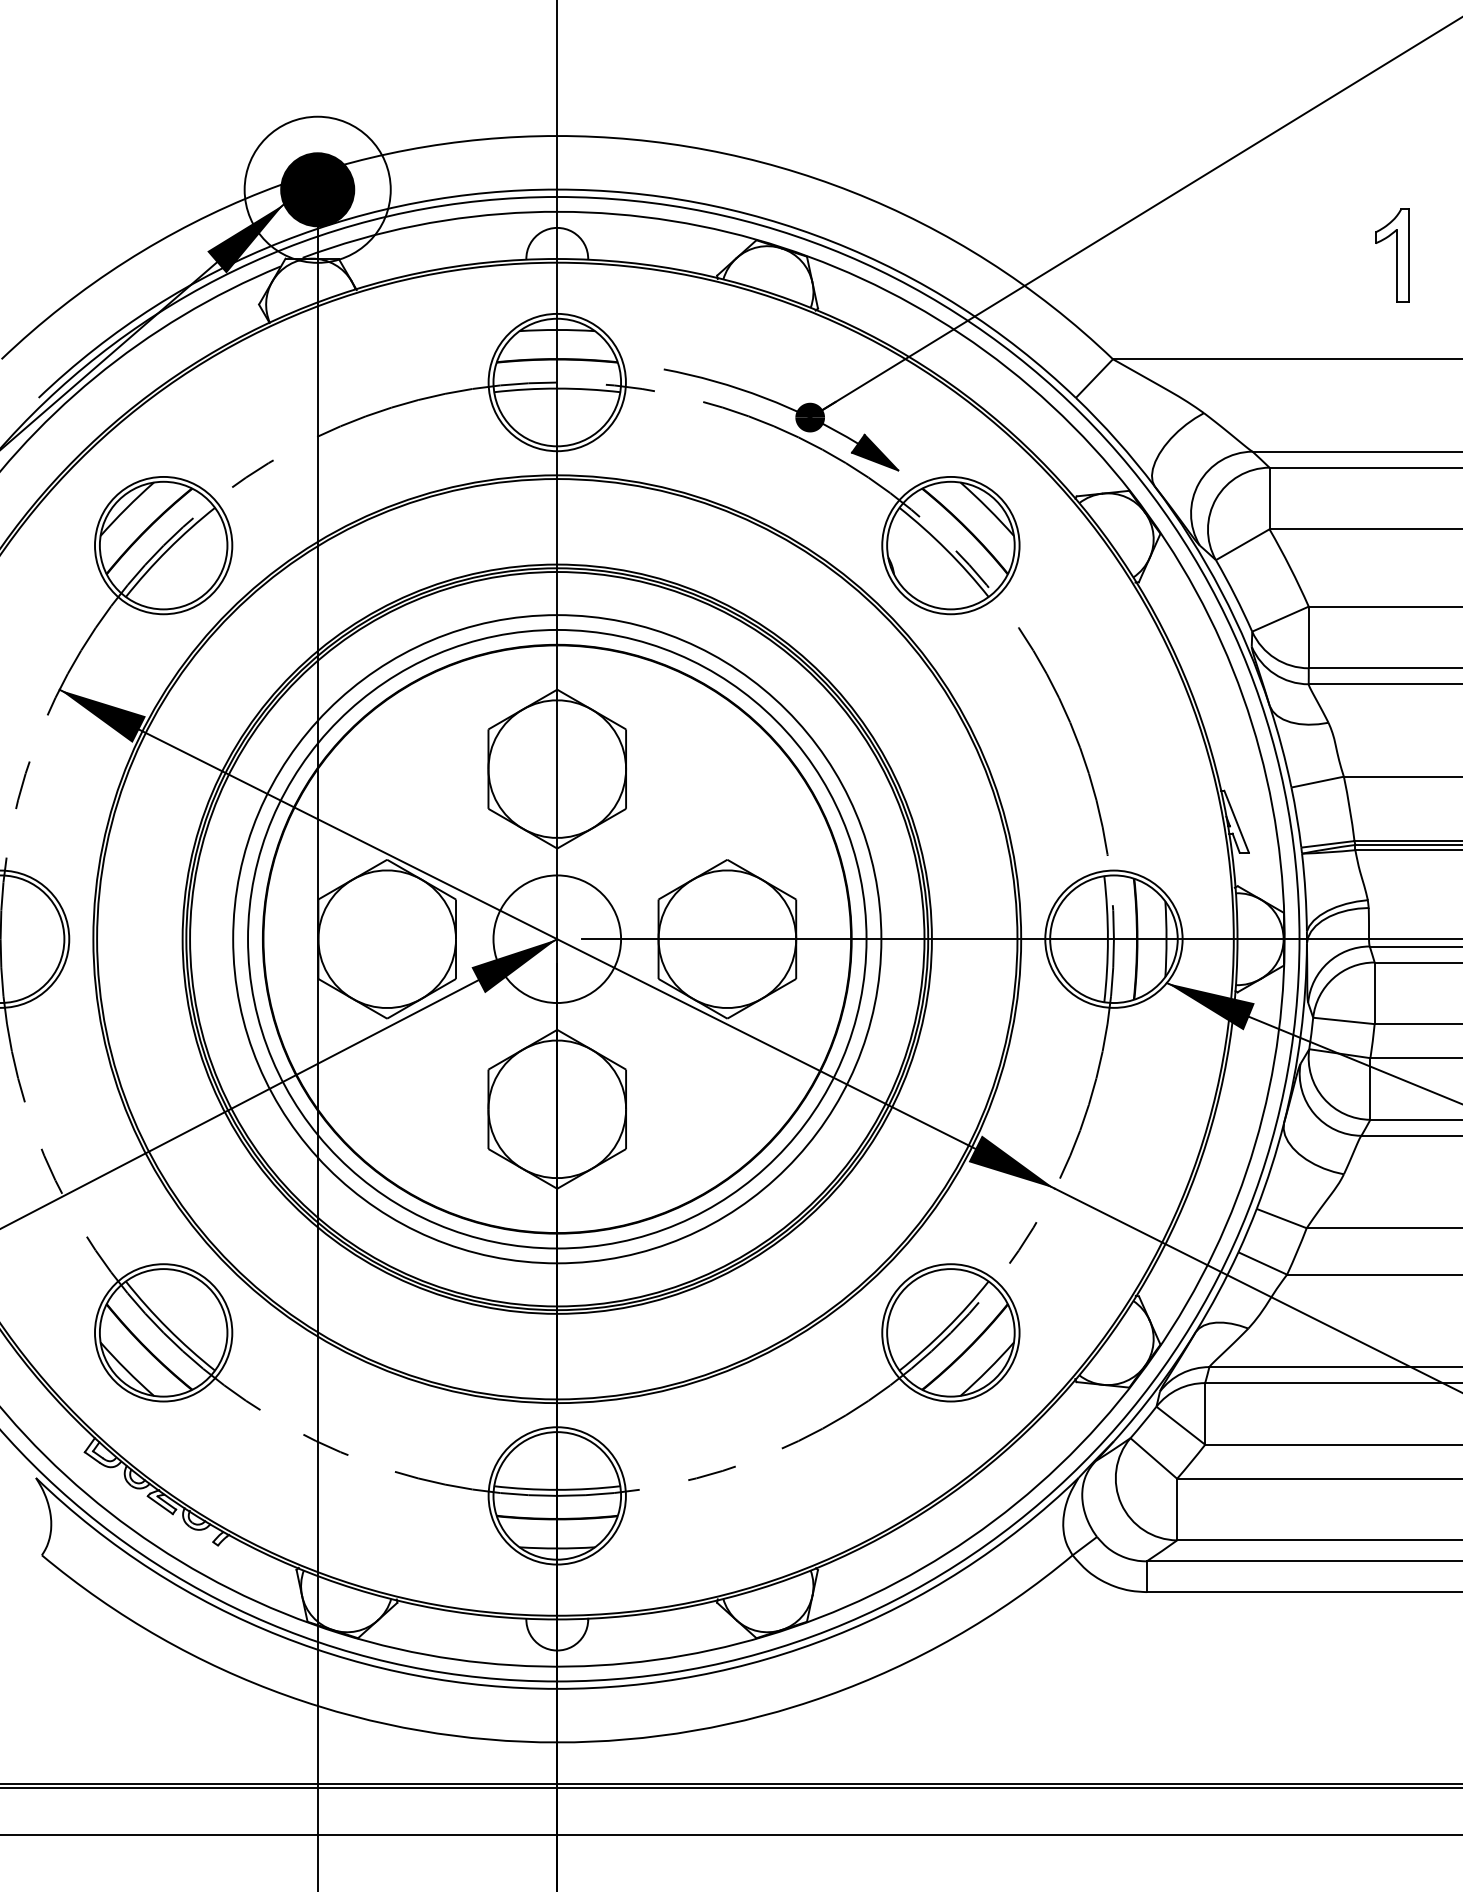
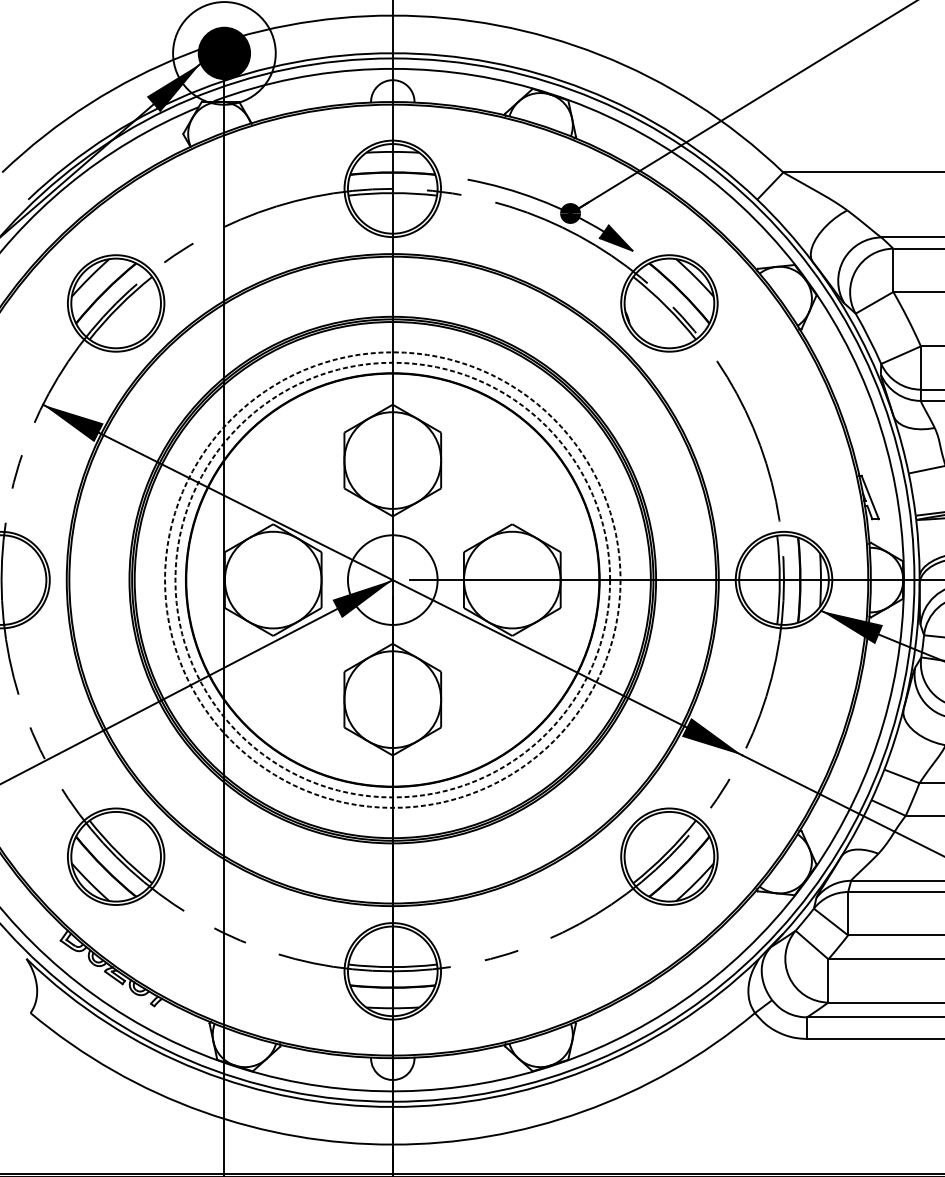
circle: (557, 938) -> (392, 579), solid -> dashed
circle: (557, 939) -> (392, 580), solid -> dashed

